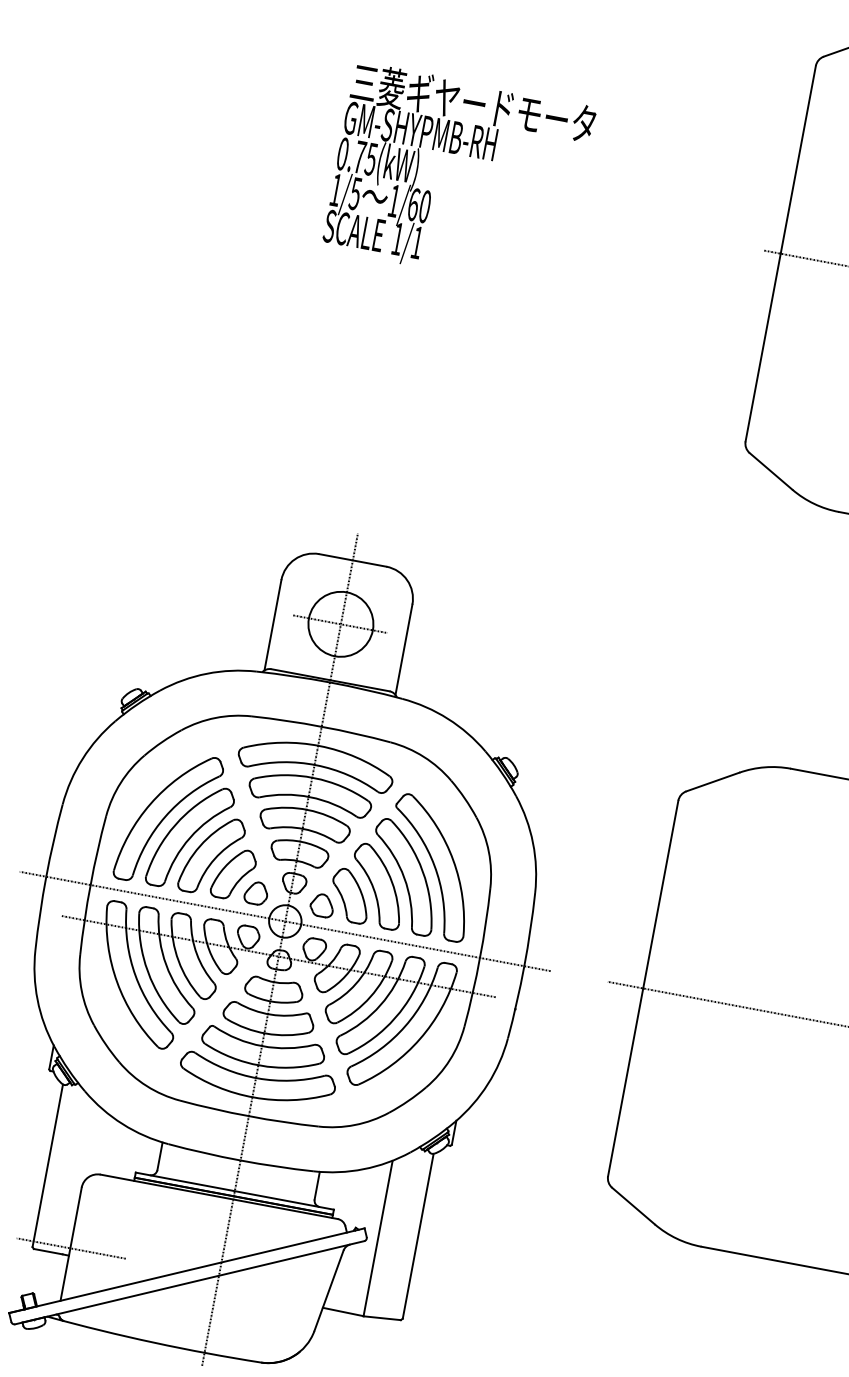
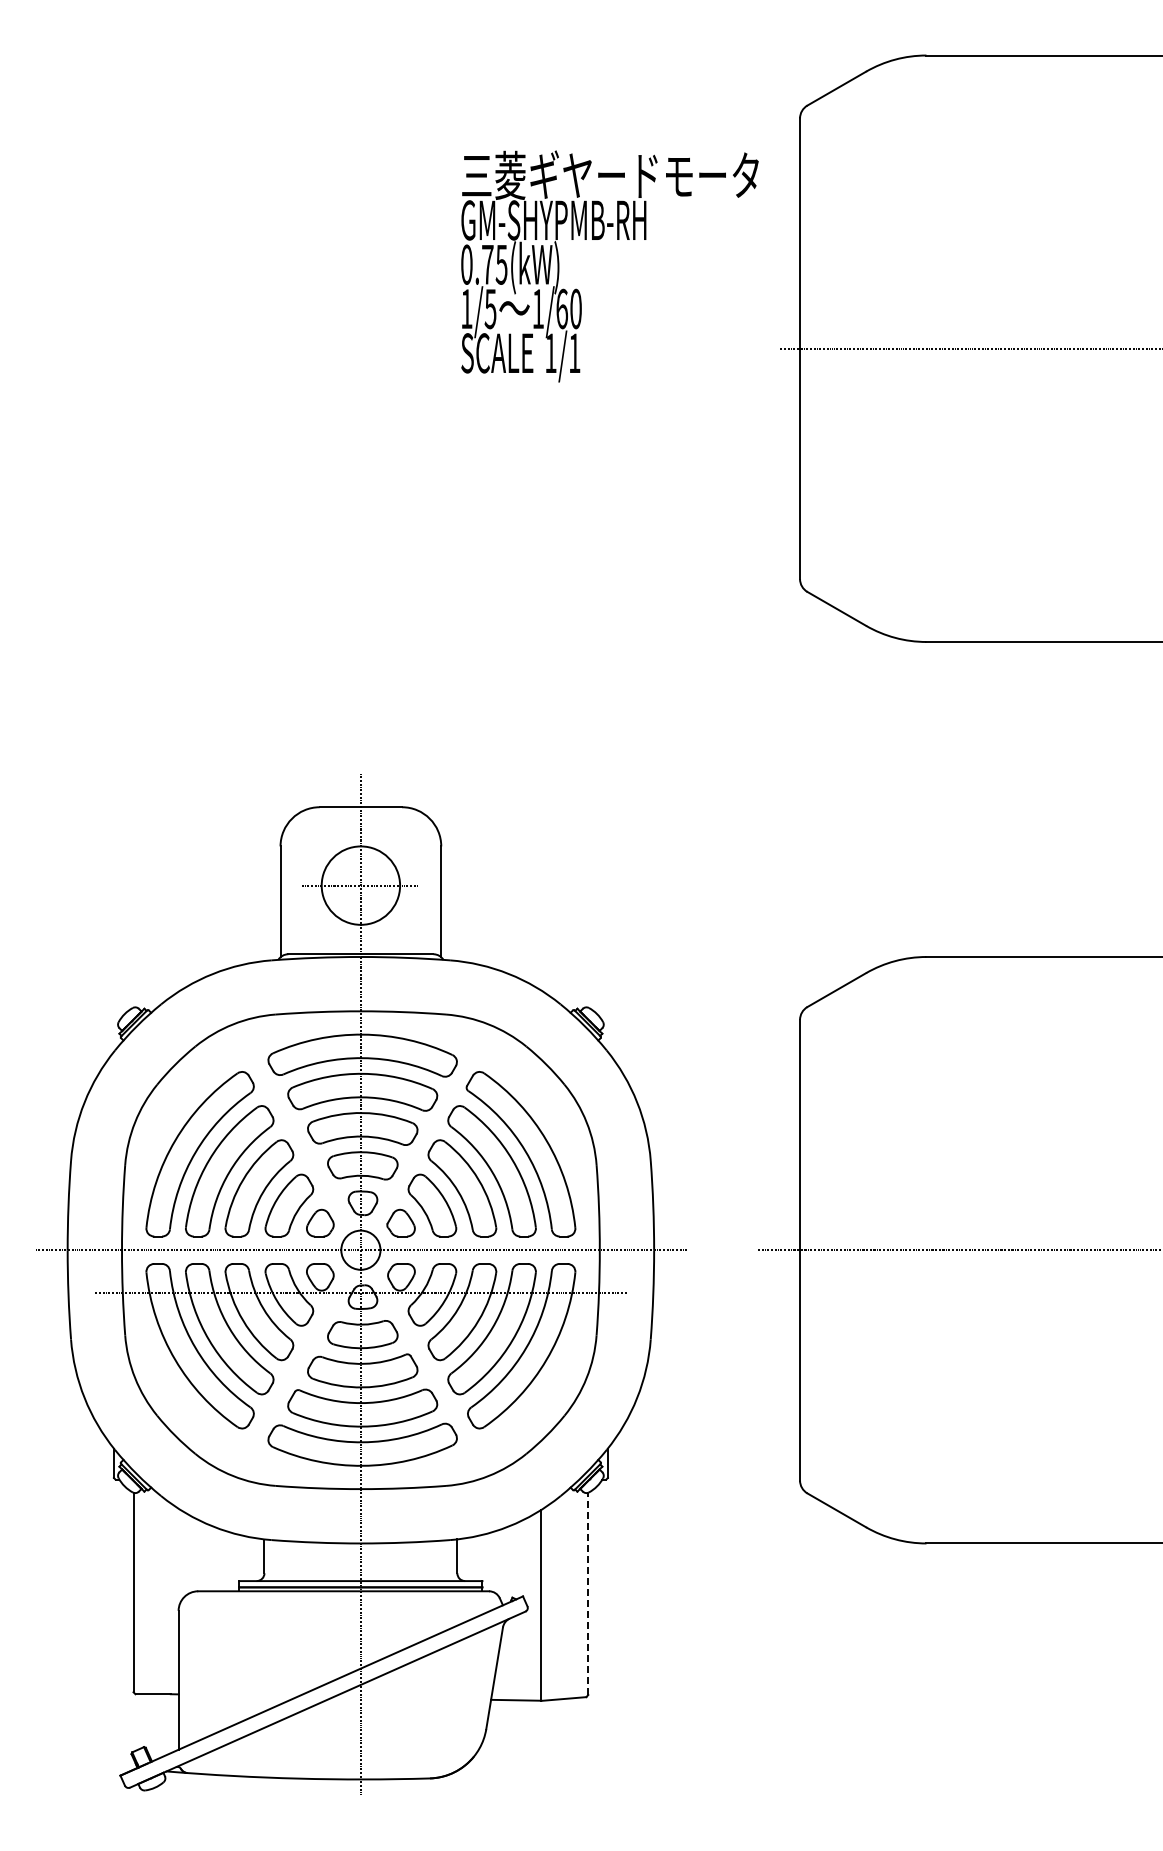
text: (458, 177) -> (609, 266), moved
line: (418, 1235) -> (588, 1593), solid -> dashed
line: (71, 1248) -> (179, 1685), removed

